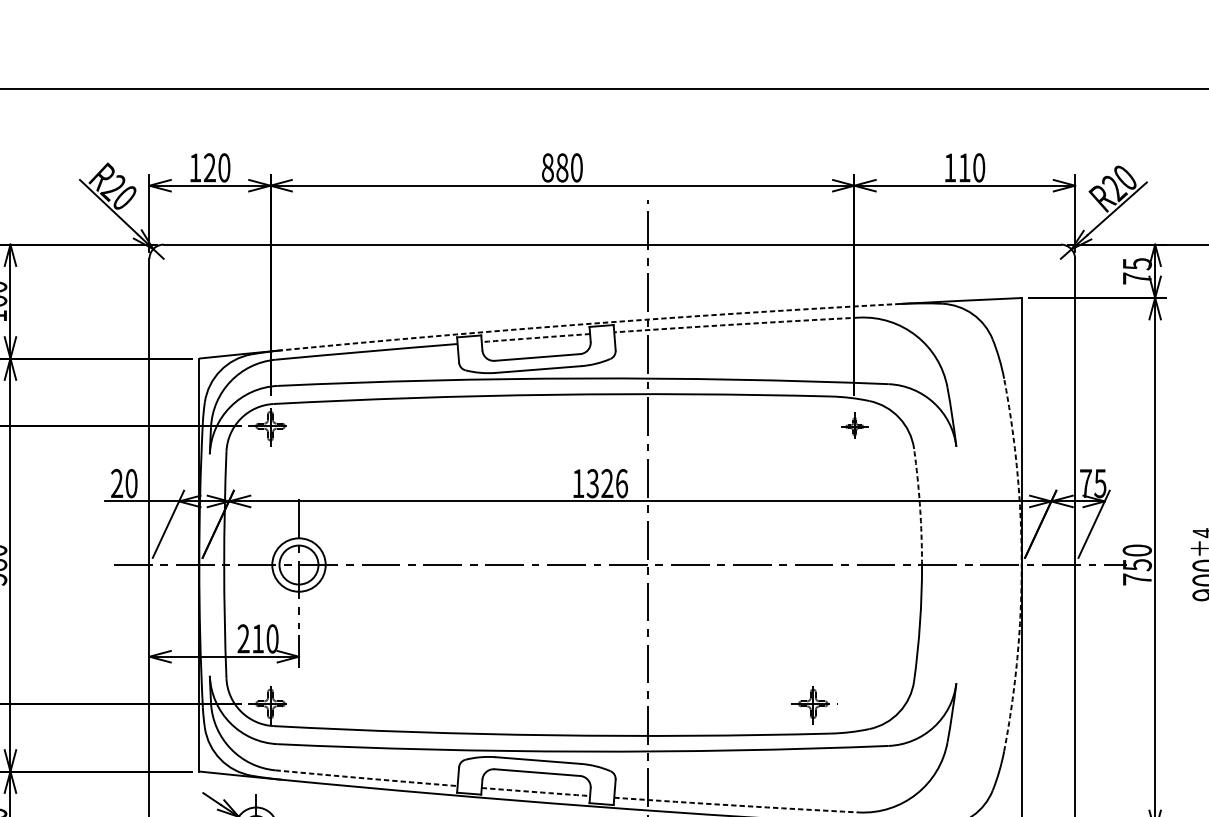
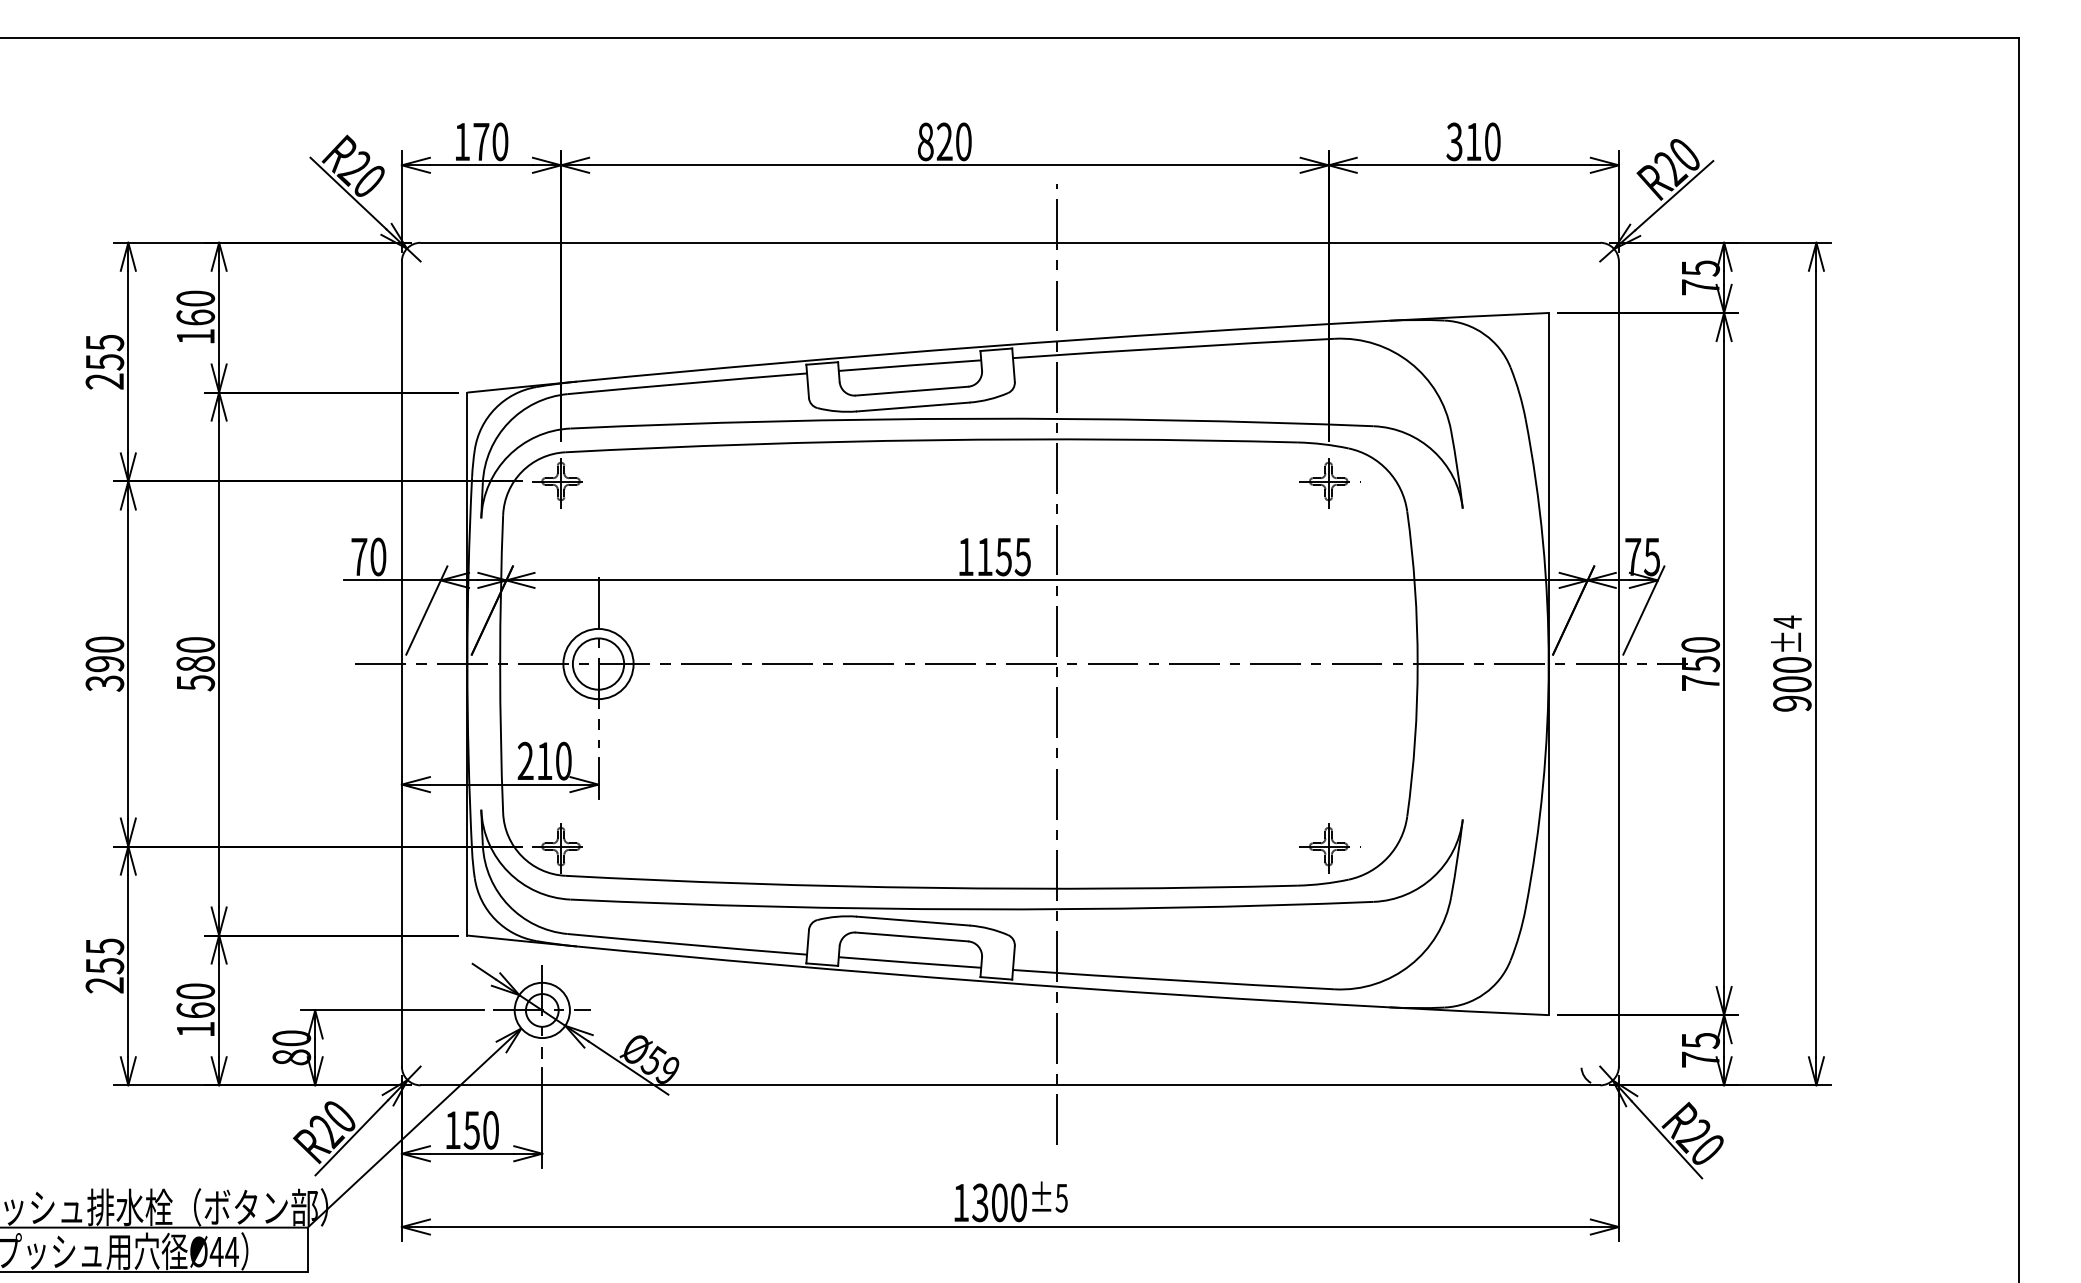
text: (210, 167) -> (481, 141), 120 -> 170
text: (562, 167) -> (944, 141), 880 -> 820
text: (950, 167) -> (1454, 141), 110 -> 310
arc: (591, 323) -> (982, 346), dashed -> solid
arc: (736, 324) -> (1173, 347), dashed -> solid
arc: (536, 337) -> (910, 365), dashed -> solid
part: (854, 427) -> (1329, 483), size x1.67
text: (117, 483) -> (359, 556), 20 -> 70
text: (607, 483) -> (1003, 556), 1326 -> 1155
arc: (920, 506) -> (1415, 587), dashed -> solid
arc: (1021, 565) -> (1548, 664), dashed -> solid
part: (813, 705) -> (1329, 848), moved
arc: (366, 778) -> (687, 944), dashed -> solid
arc: (536, 792) -> (910, 962), dashed -> solid
arc: (736, 805) -> (1173, 980), dashed -> solid

